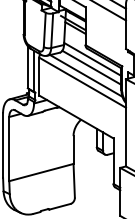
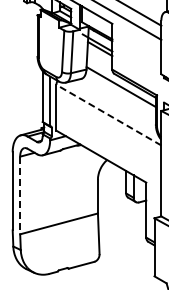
line: (91, 67) -> (119, 96), removed
line: (86, 75) -> (113, 106), removed
line: (82, 82) -> (108, 115), solid -> dashed
line: (9, 149) -> (20, 195), solid -> dashed

